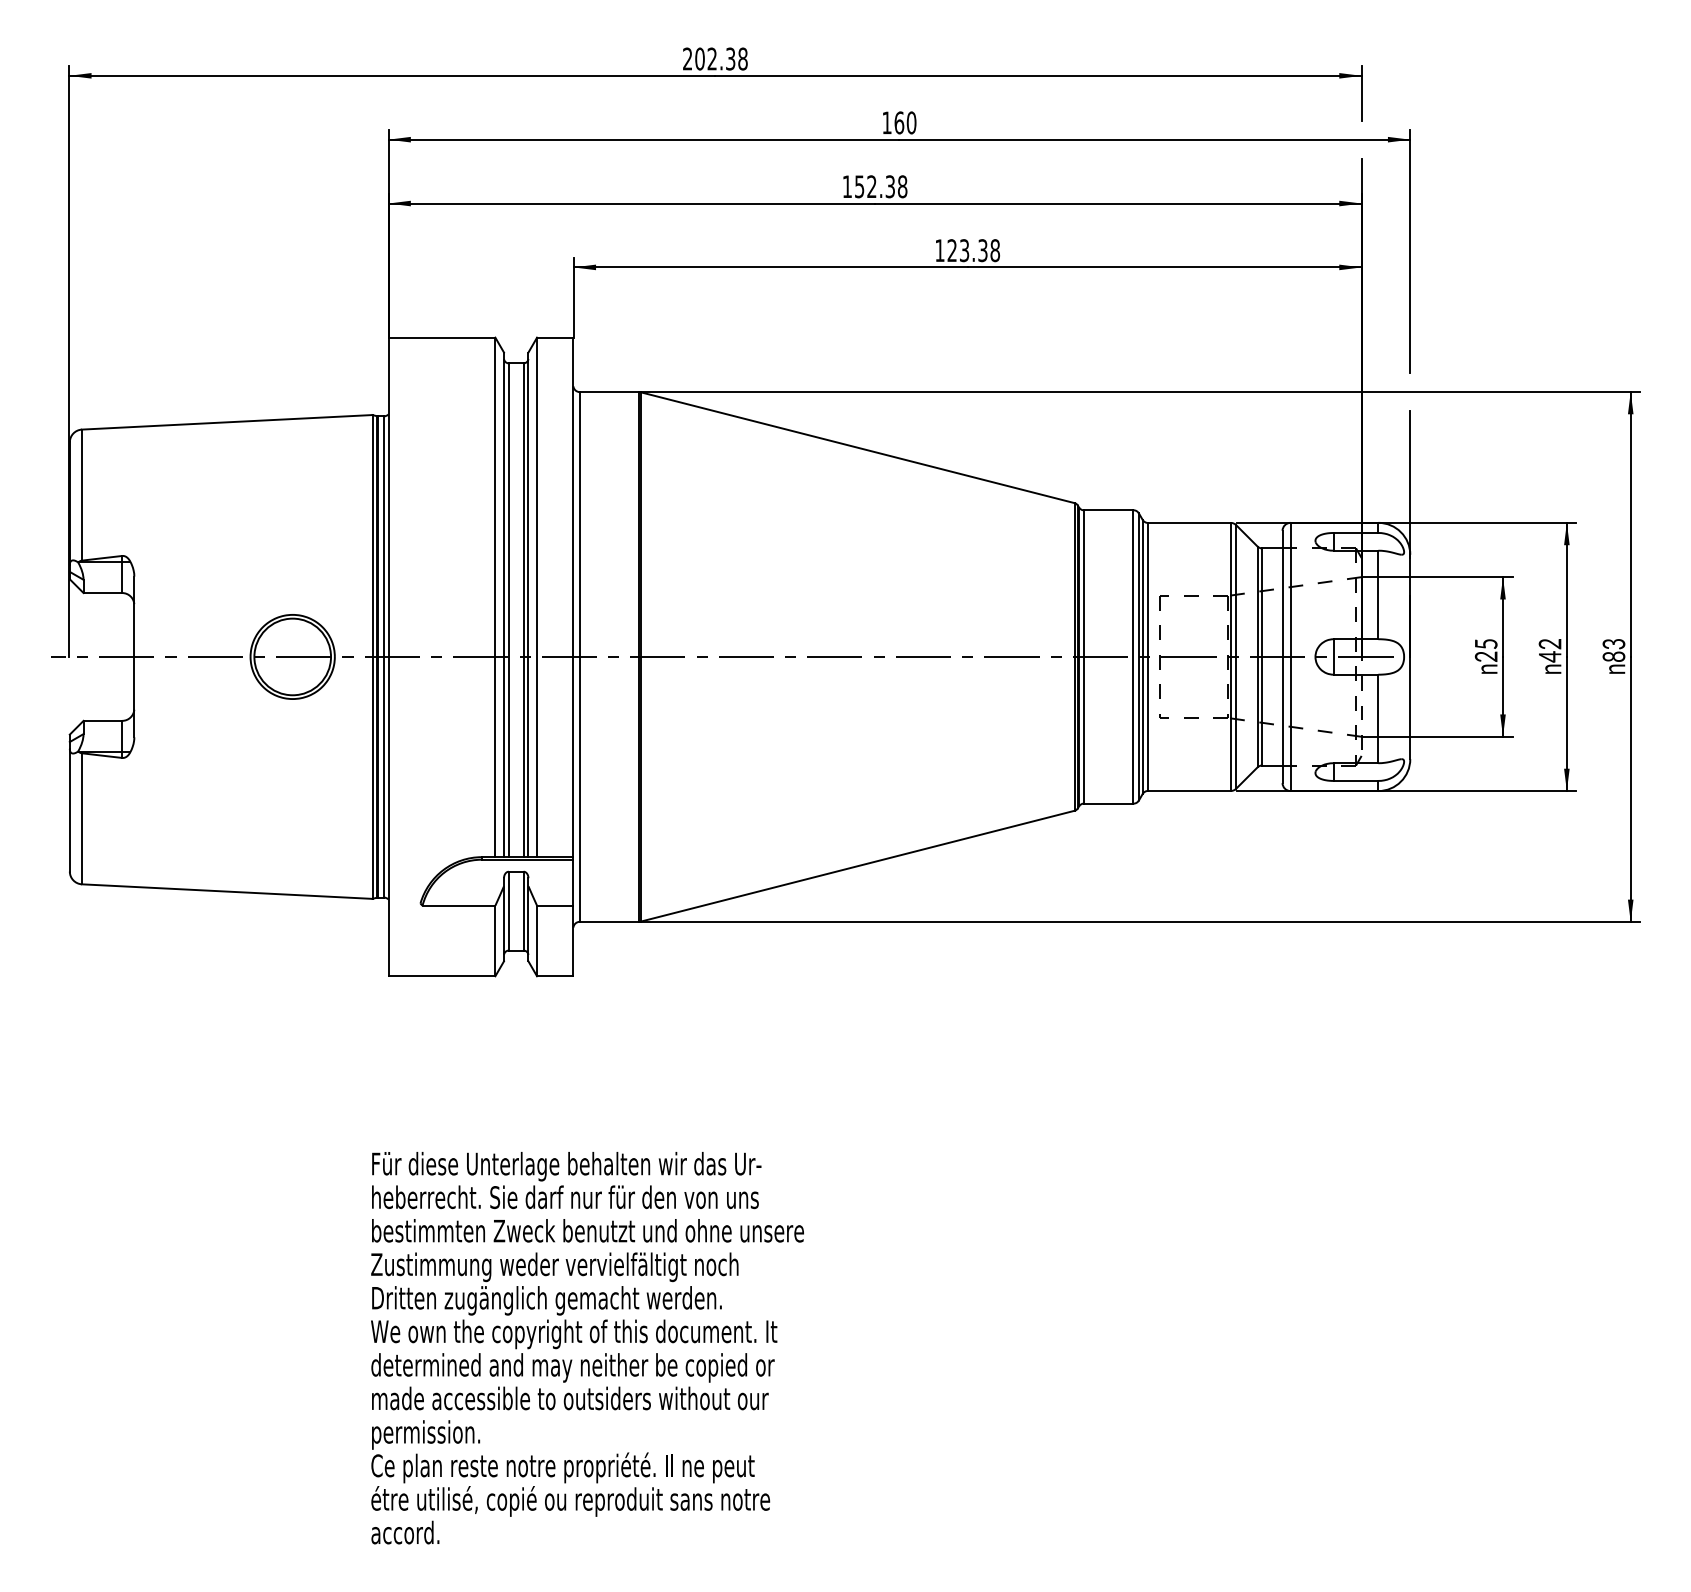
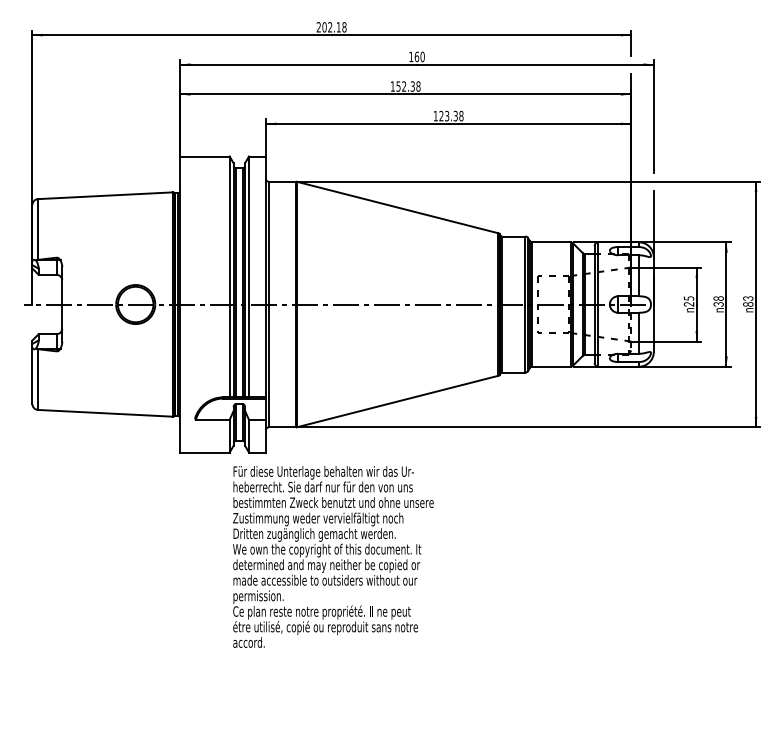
text: (730, 59) -> (338, 27), 202.38 -> 202.18
text: (1549, 650) -> (718, 301), 42 -> 38
text: (587, 1347) -> (333, 556), moved

